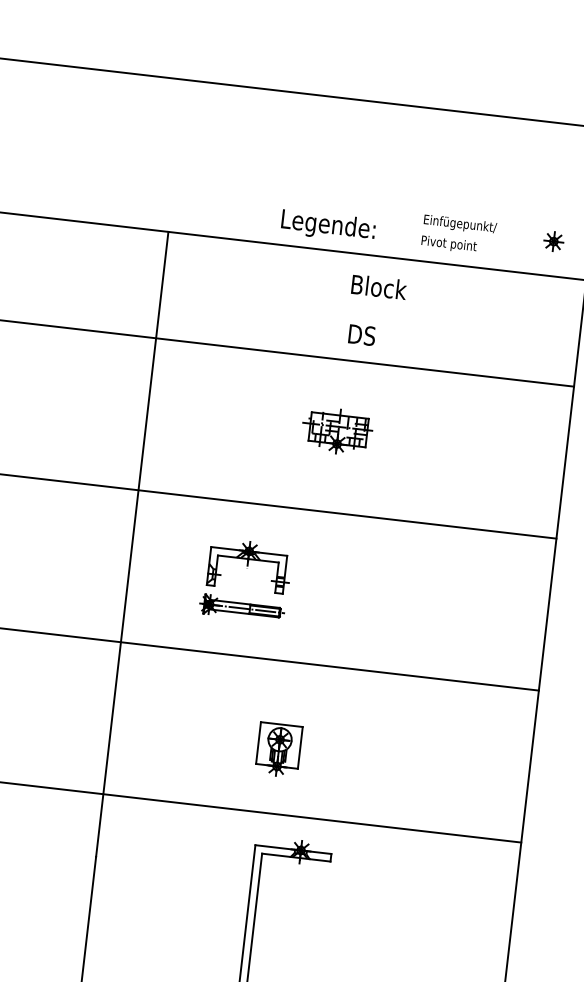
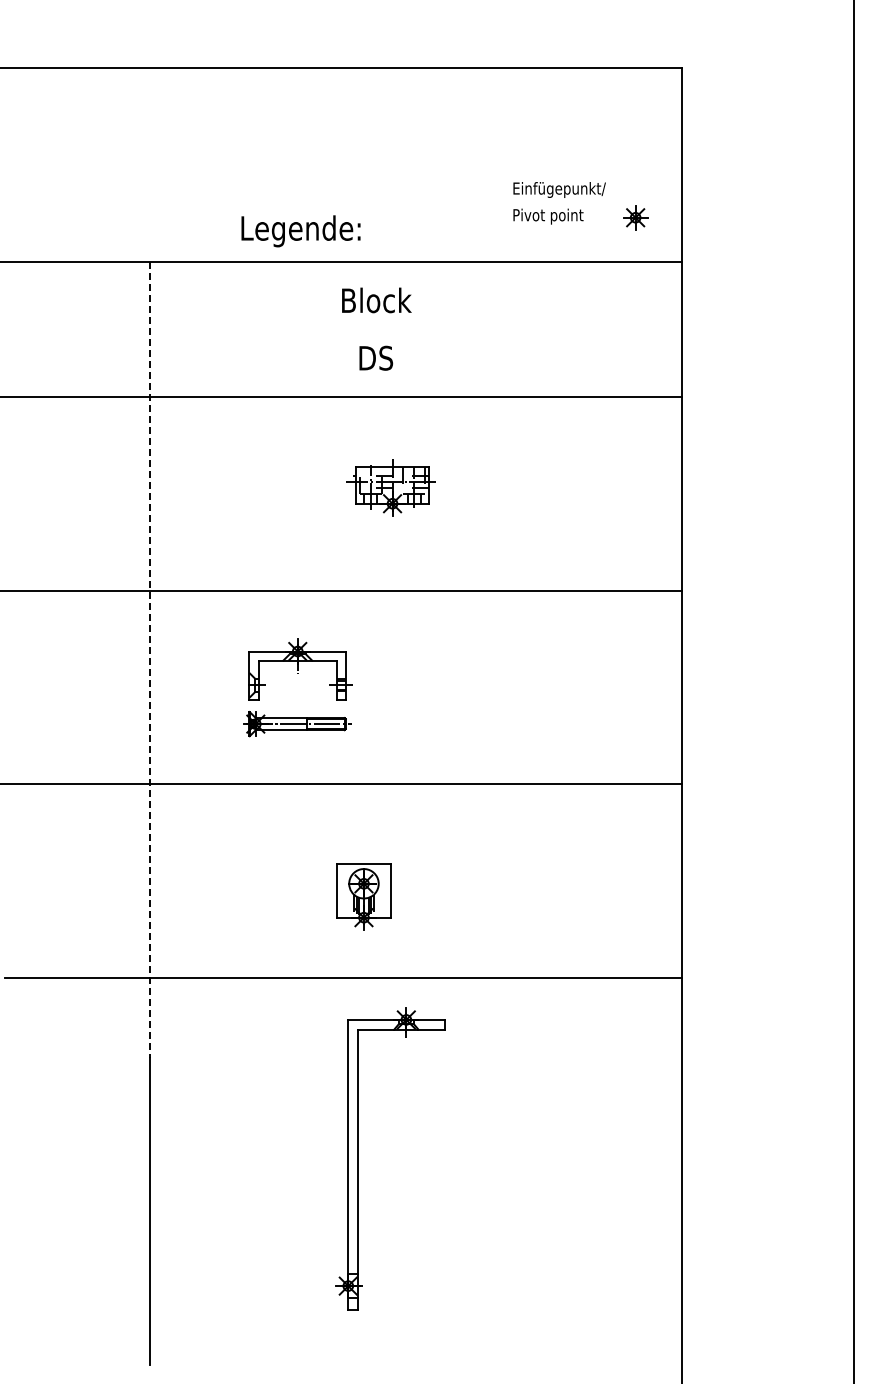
text: (327, 226) -> (300, 231), moved
text: (459, 235) -> (559, 203), moved
text: (379, 287) -> (376, 300), moved
text: (362, 334) -> (376, 357), moved
line: (132, 545) -> (149, 660), solid -> dashed

